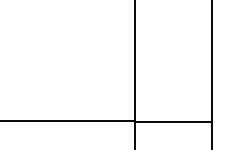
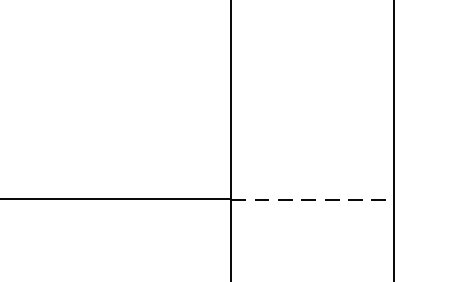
line: (173, 121) -> (312, 199), solid -> dashed

